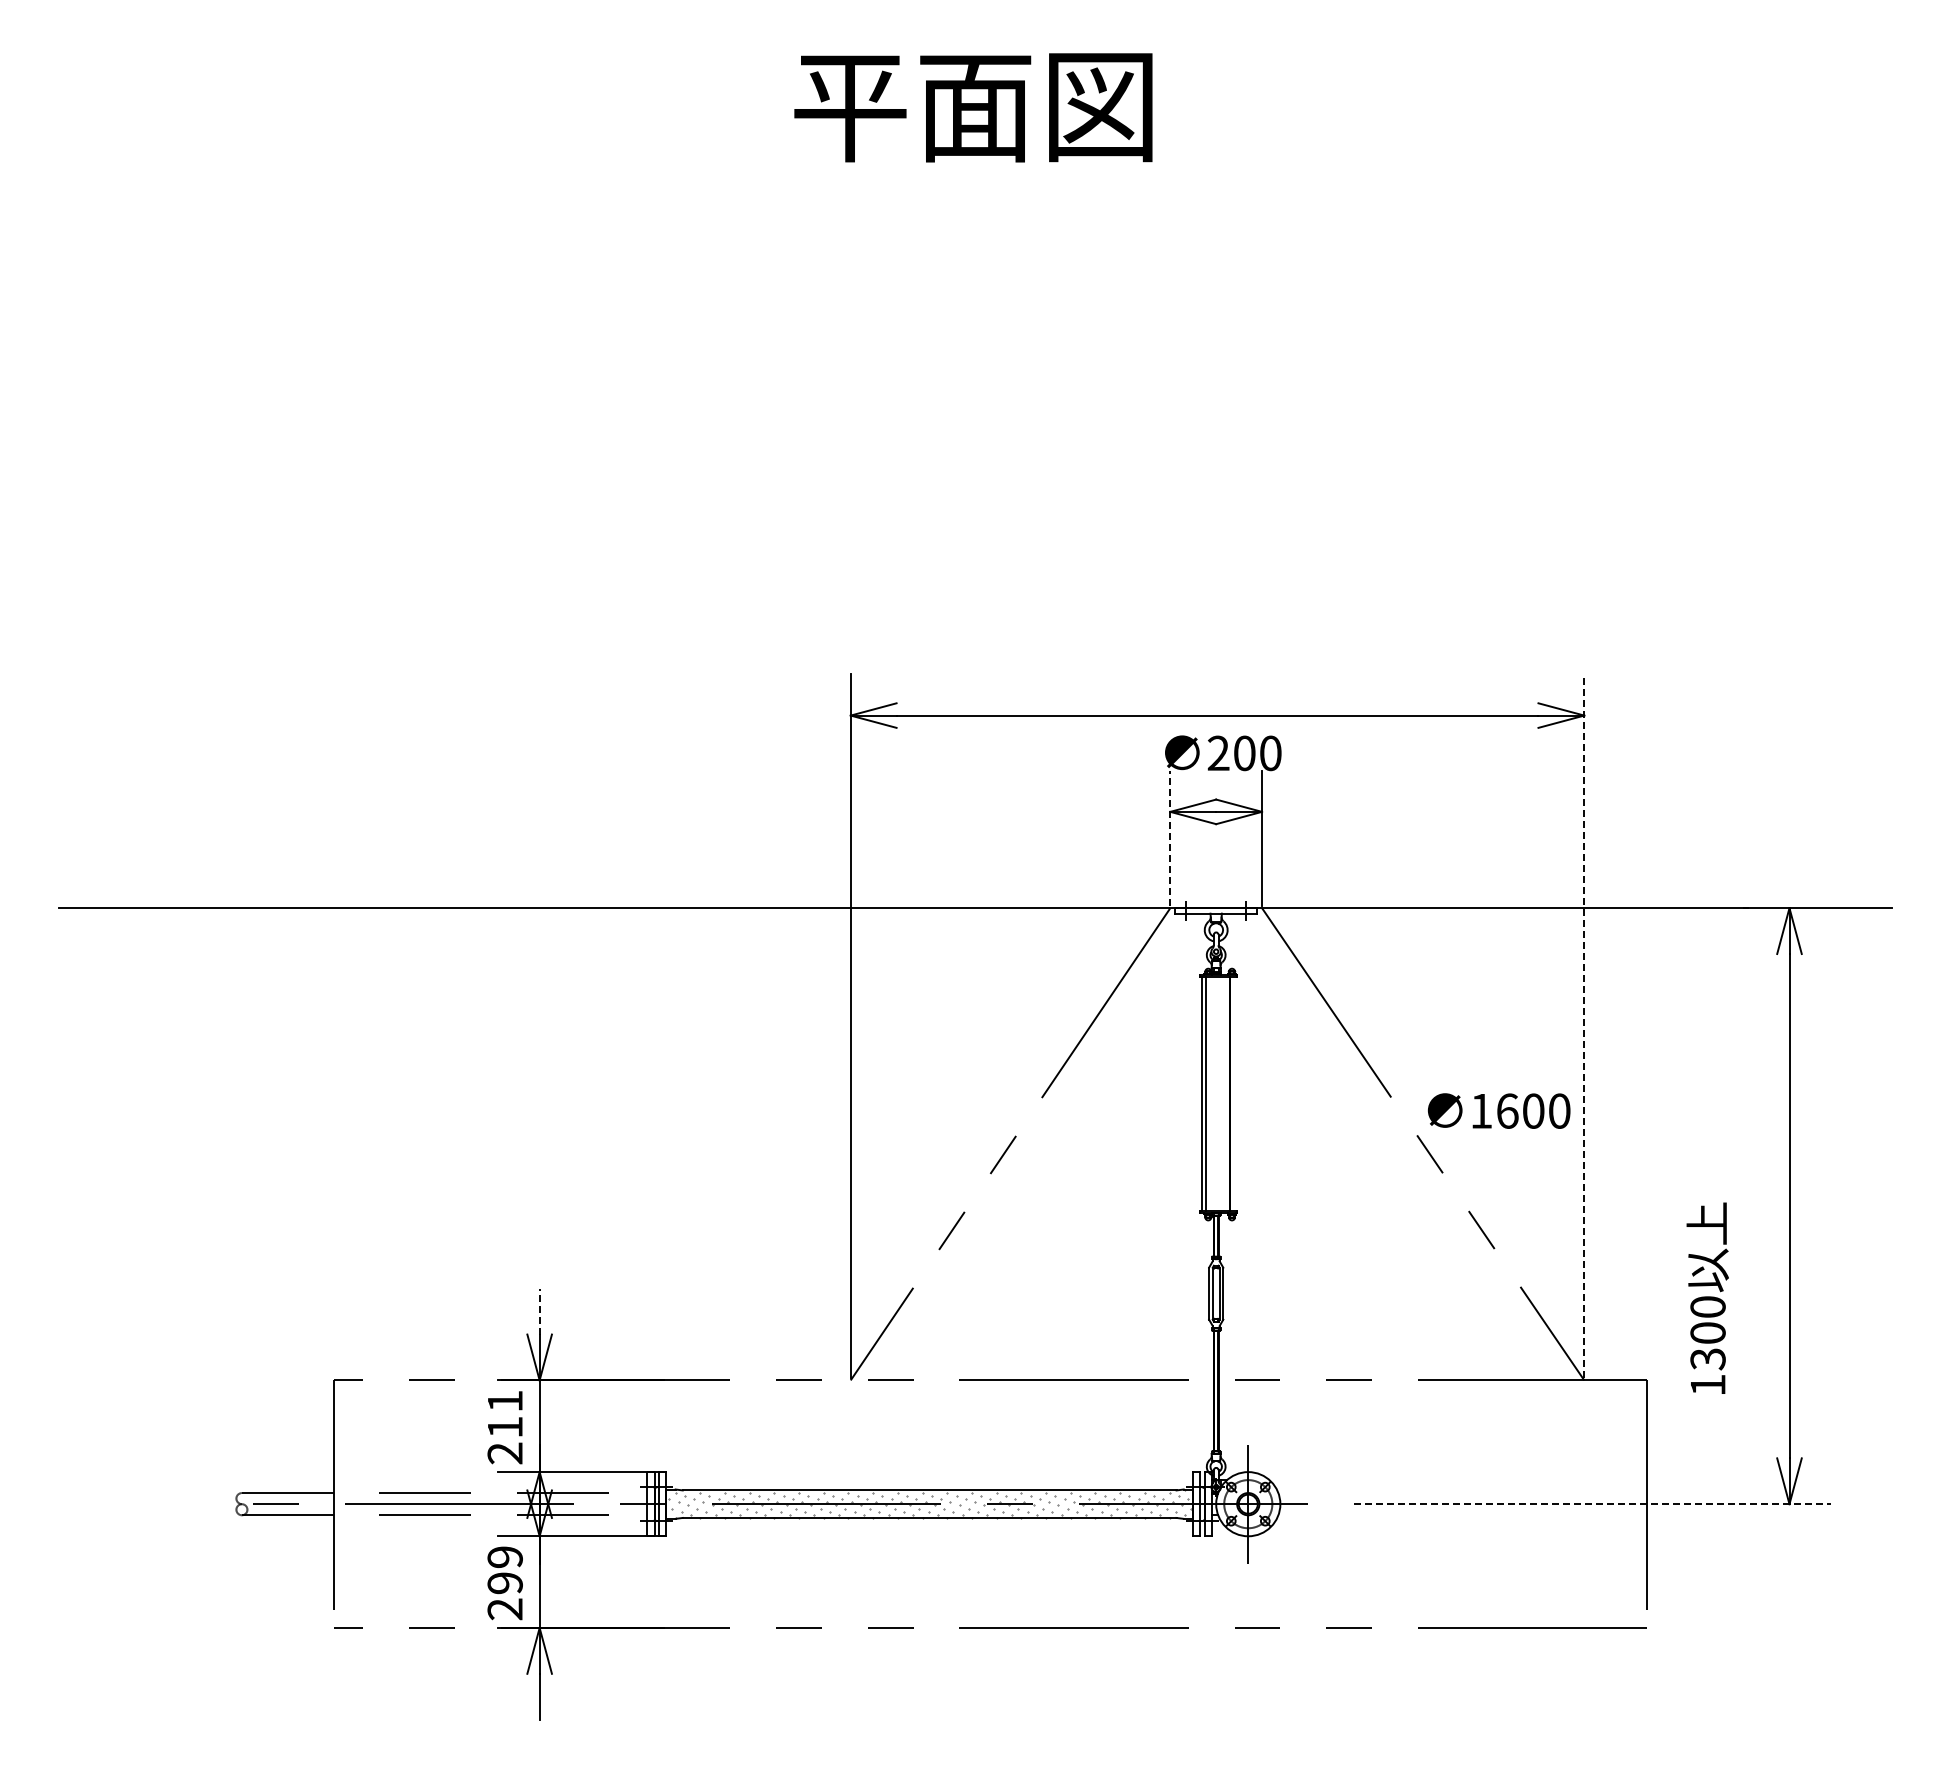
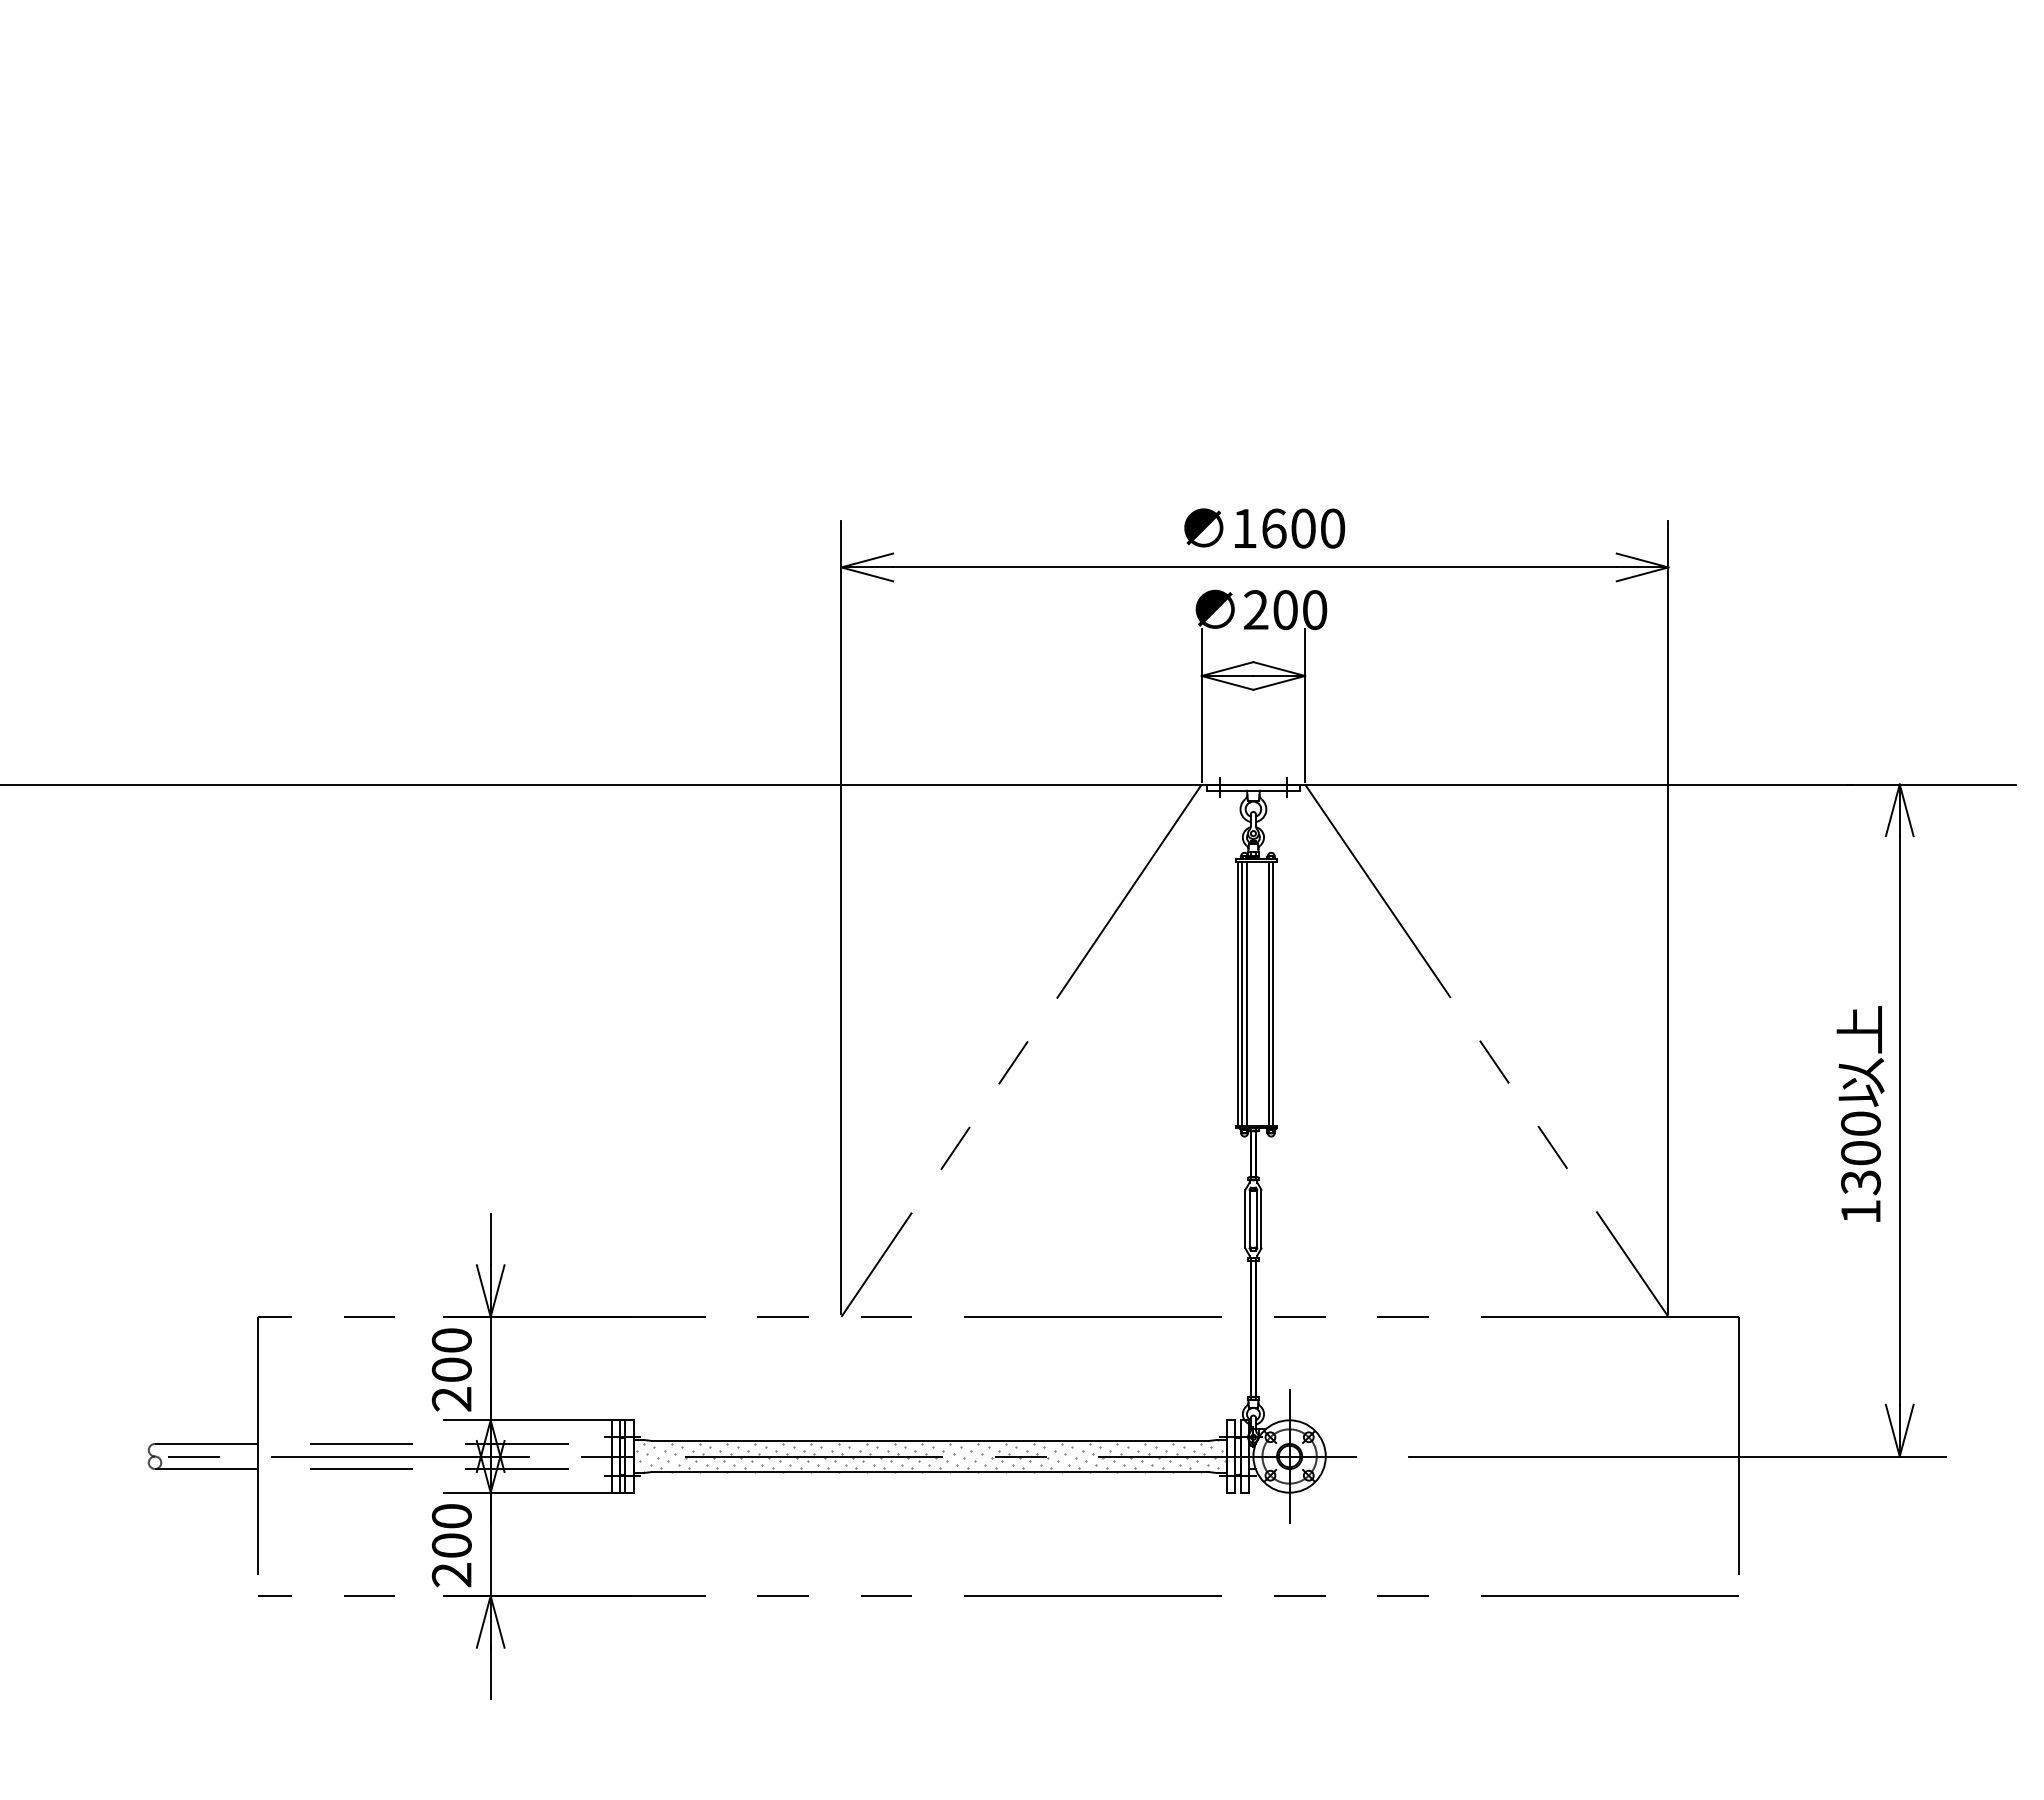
line: (1170, 838) -> (1201, 706), dashed -> solid
line: (1584, 1026) -> (1668, 917), dashed -> solid
line: (1210, 1093) -> (1247, 993), added
line: (1233, 1093) -> (1272, 993), added
text: (1498, 1110) -> (1263, 527), moved
text: (1707, 1297) -> (1860, 1112), moved
line: (539, 1311) -> (490, 1239), dashed -> solid
text: (504, 1413) -> (451, 1354), 211 -> 200
line: (1592, 1504) -> (1677, 1456), dashed -> solid
text: (504, 1570) -> (451, 1531), 299 -> 200

